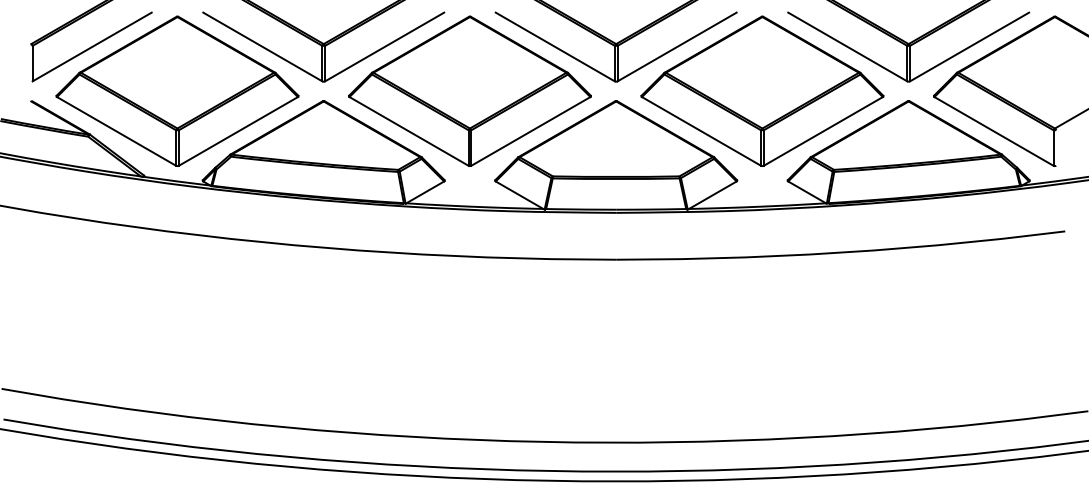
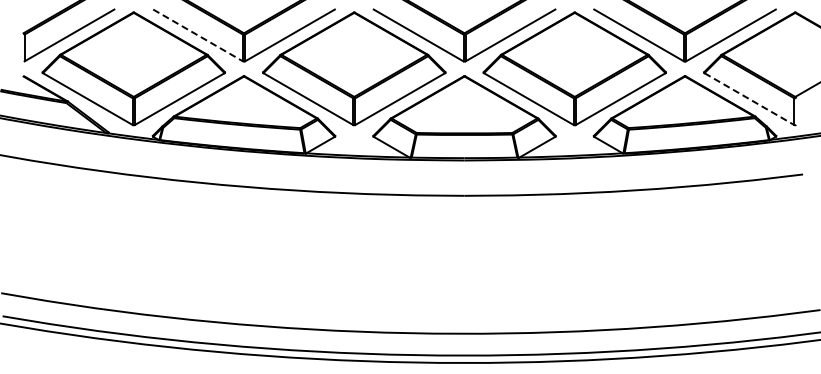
line: (263, 47) -> (198, 35), solid -> dashed
line: (994, 131) -> (749, 99), solid -> dashed

